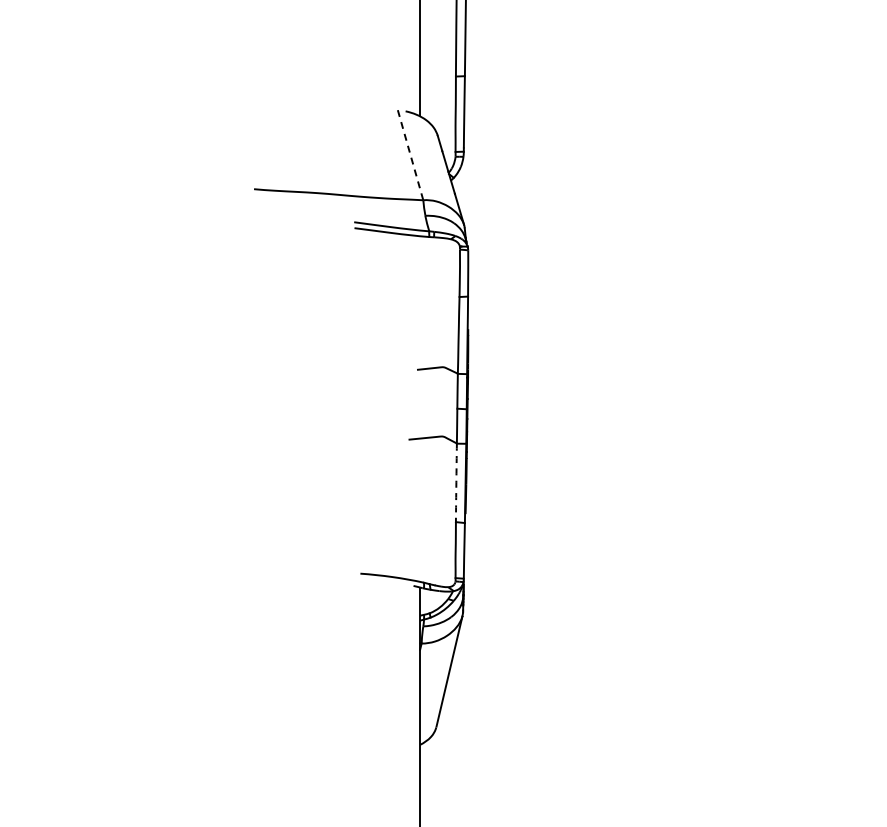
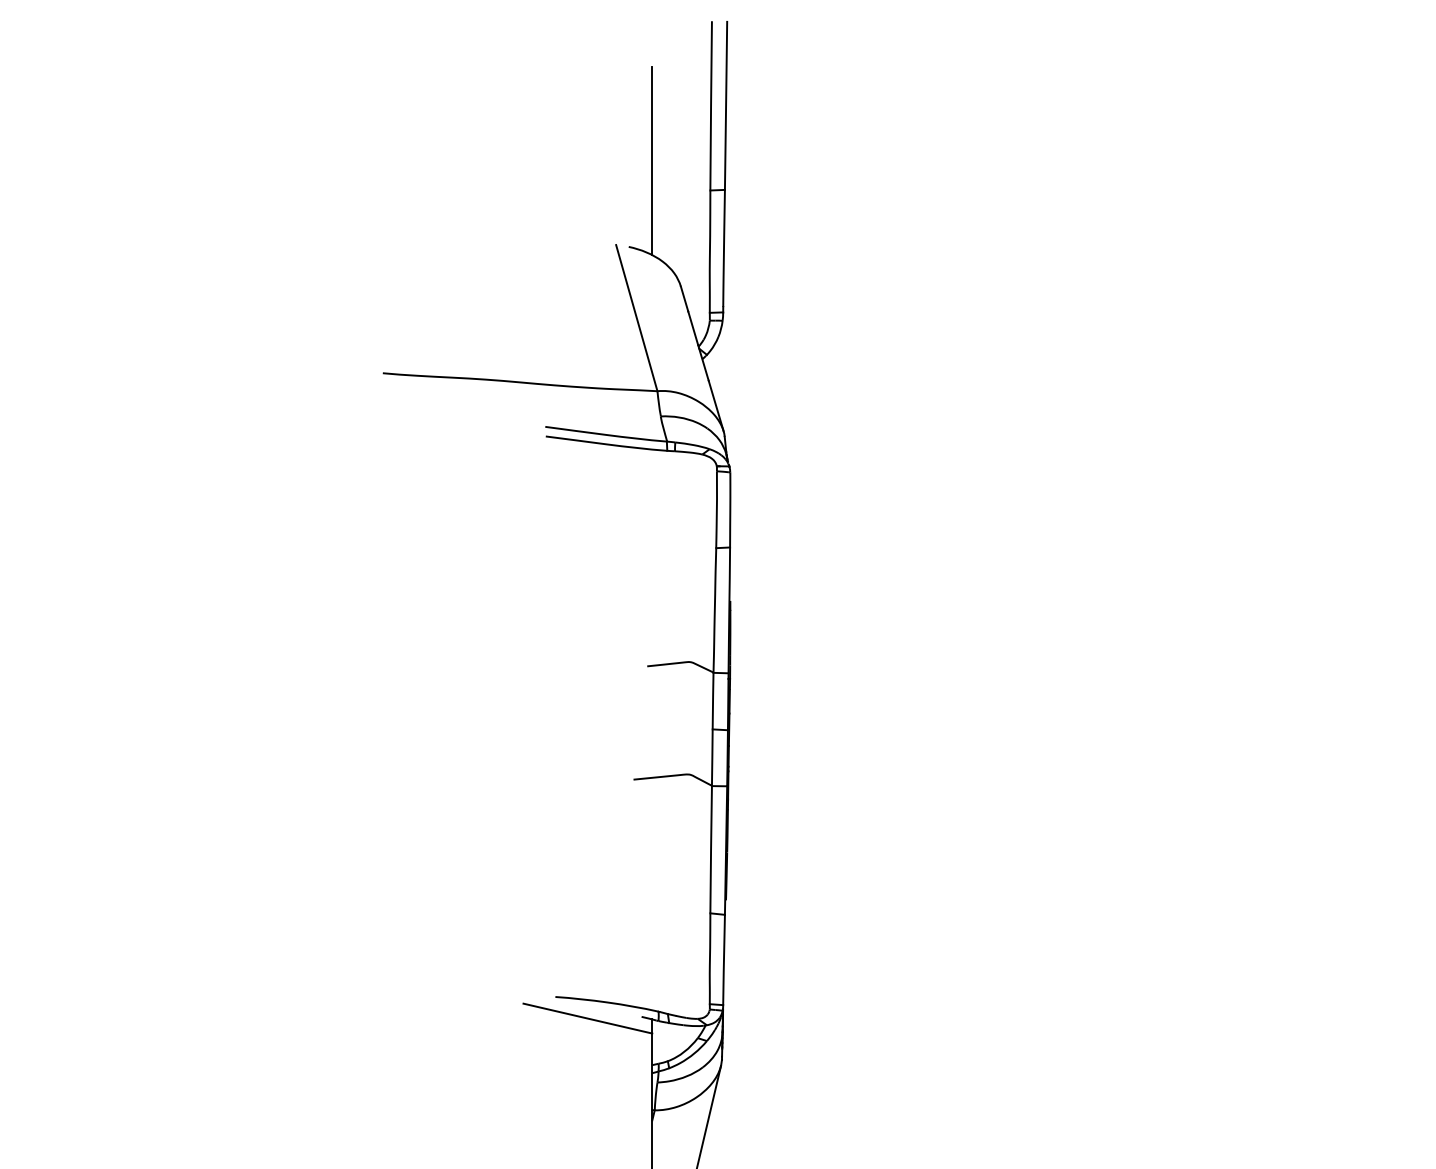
line: (410, 155) -> (636, 318), dashed -> solid
arc: (456, 482) -> (711, 849), dashed -> solid
line: (380, 586) -> (588, 1017), added

